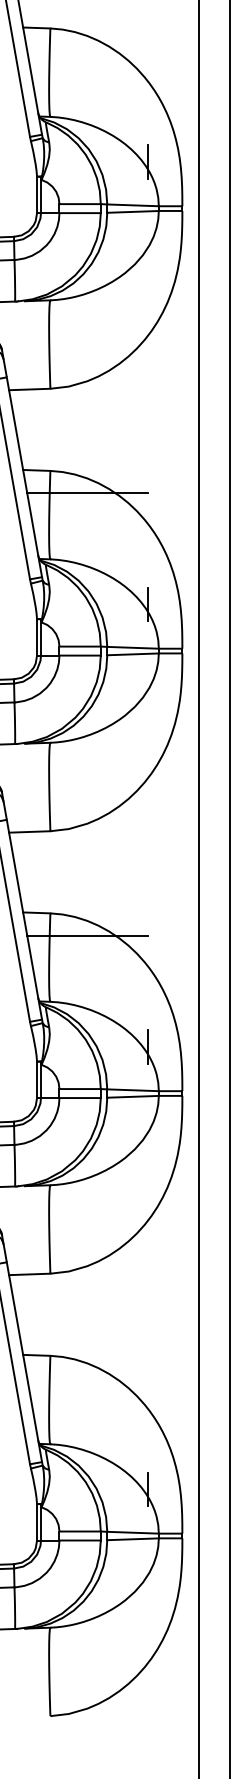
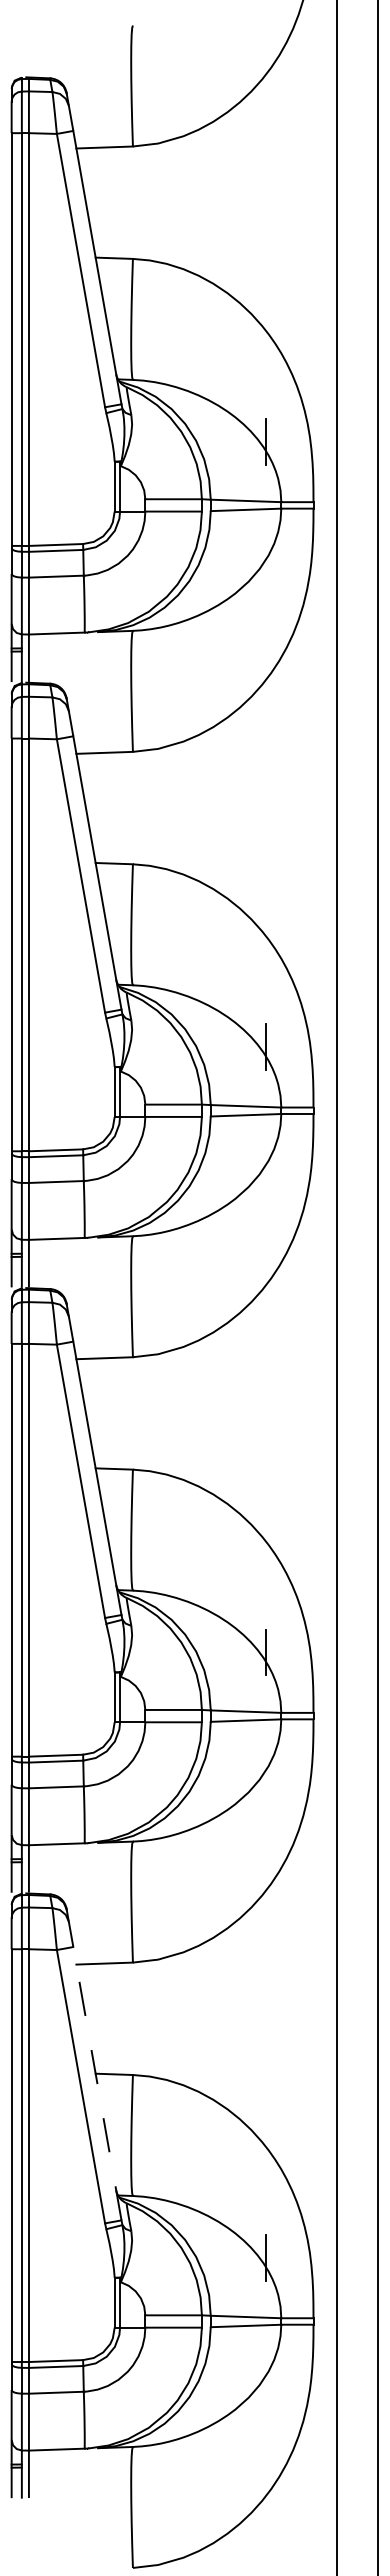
line: (87, 493) -> (183, 894), removed
line: (87, 935) -> (183, 1499), removed
line: (24, 1362) -> (97, 2083), solid -> dashed

